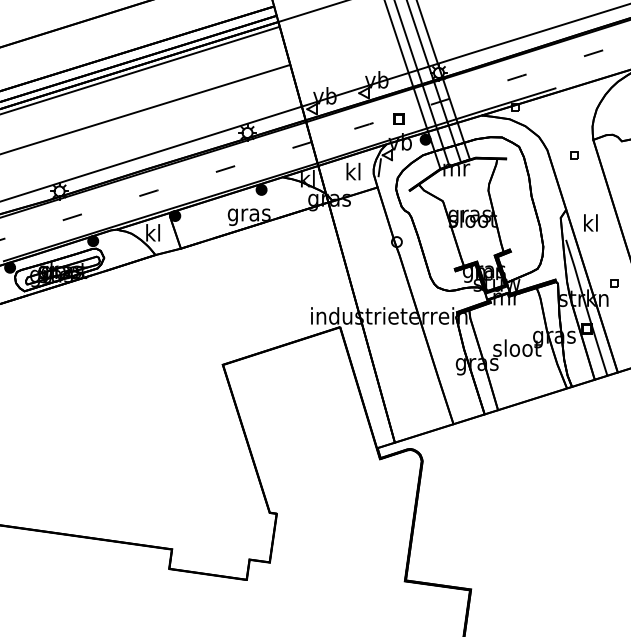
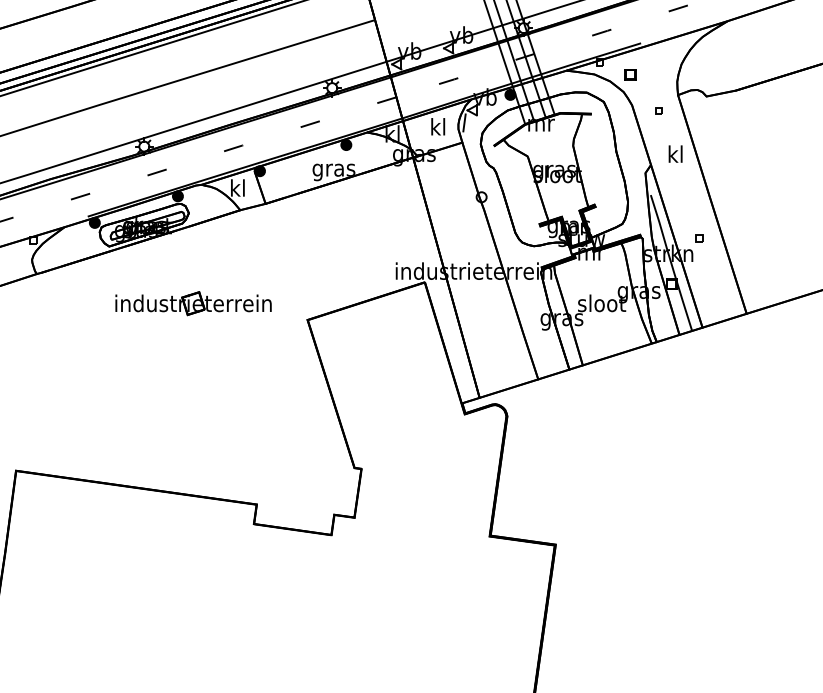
part: (398, 119) -> (630, 74), moved
text: (590, 222) -> (675, 153), moved
part: (108, 348) -> (193, 303), added

